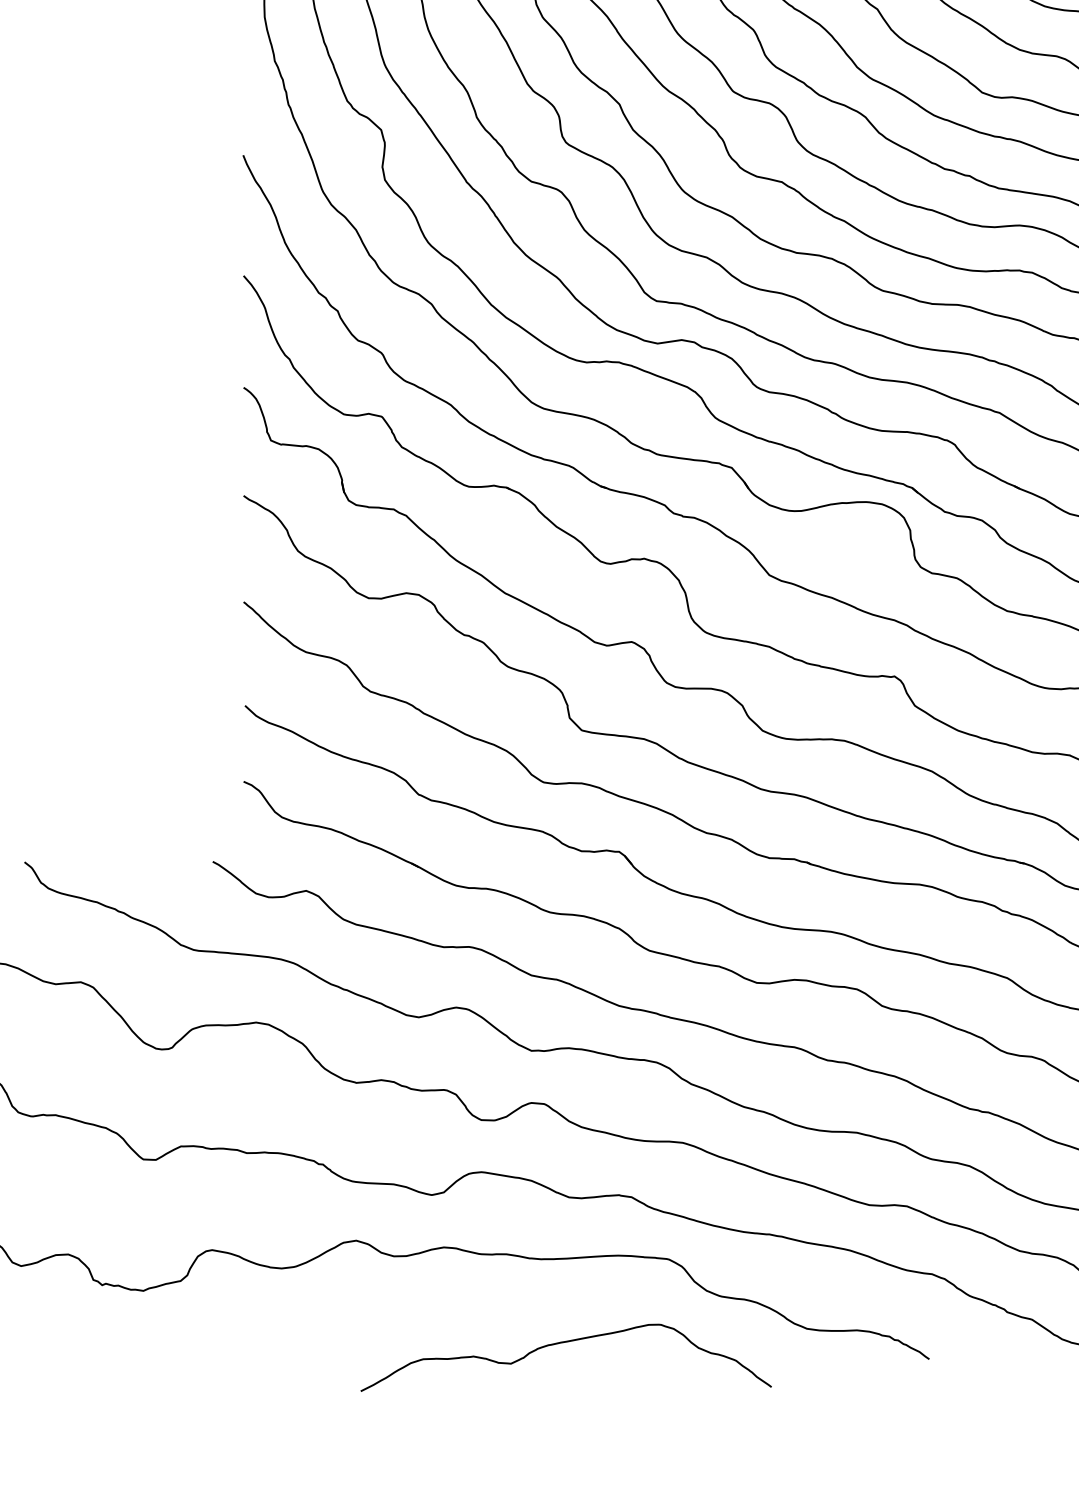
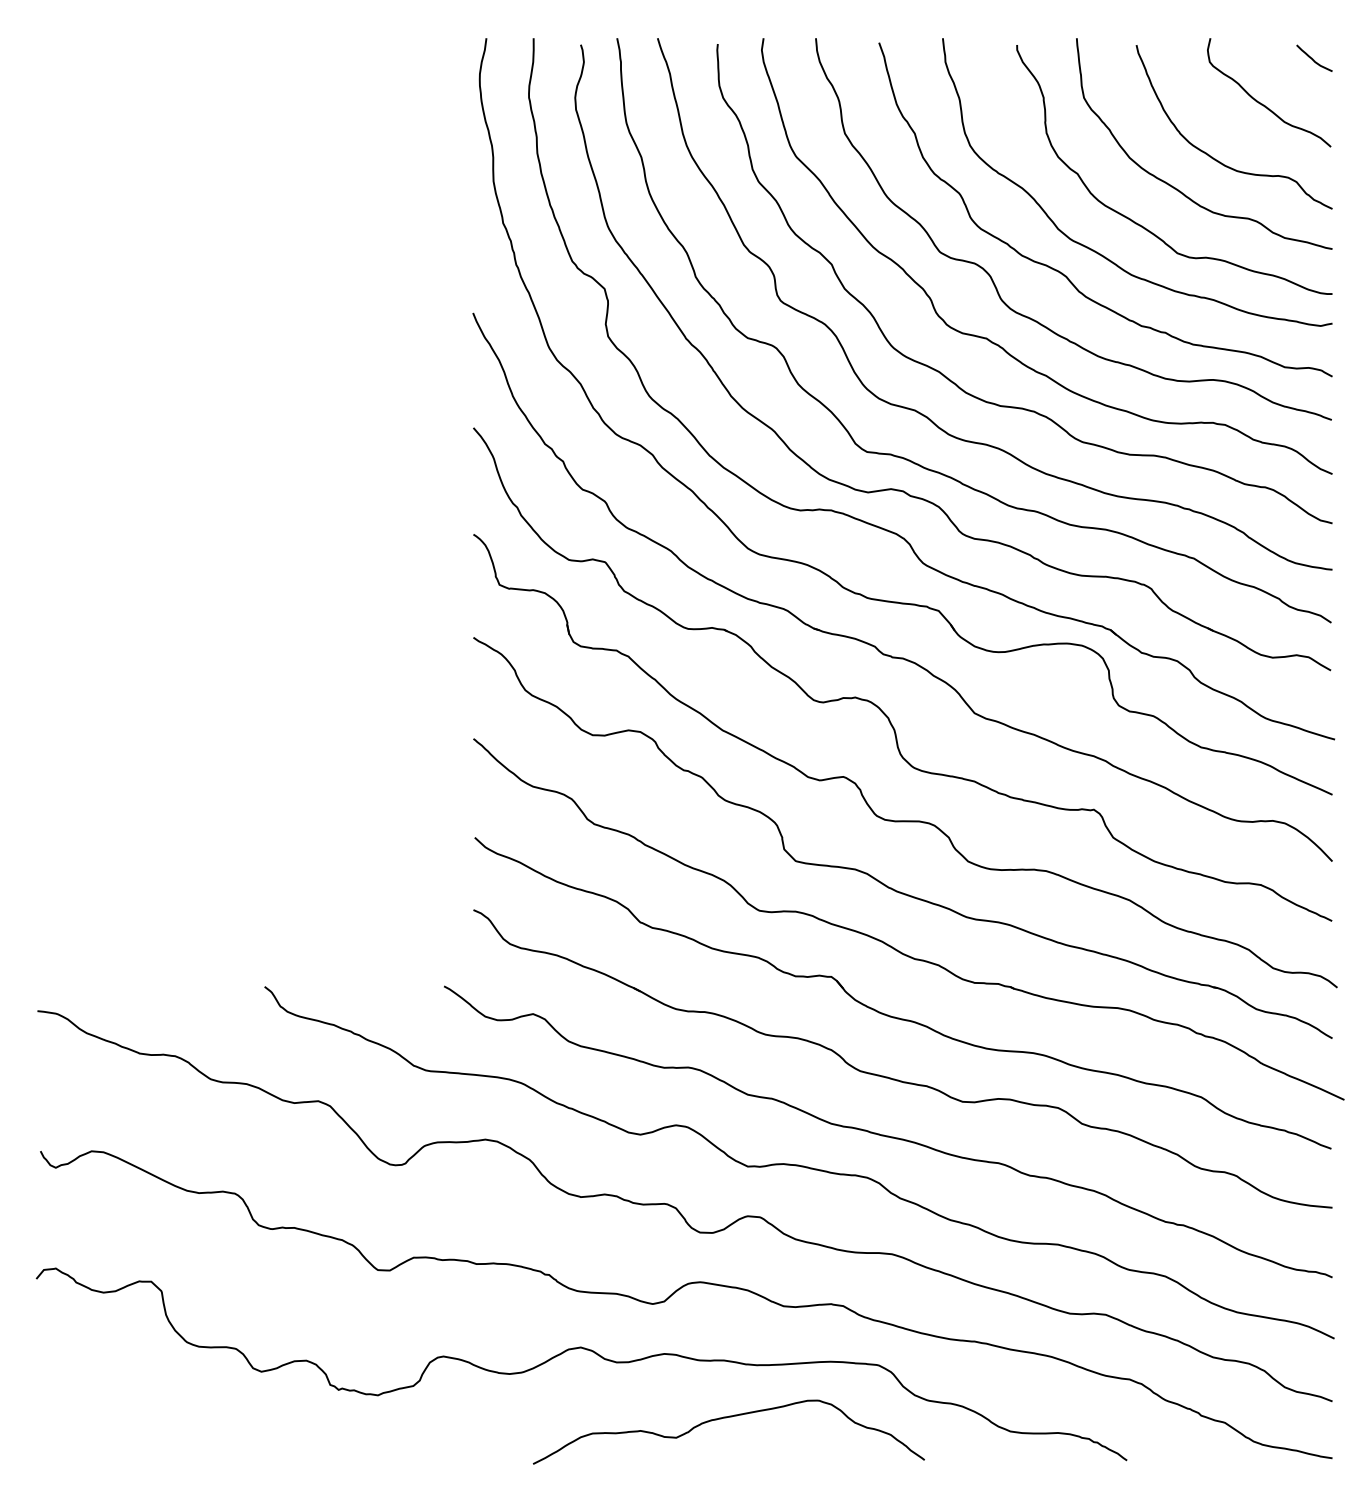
curve: (563, 1343) -> (726, 1418), moved

